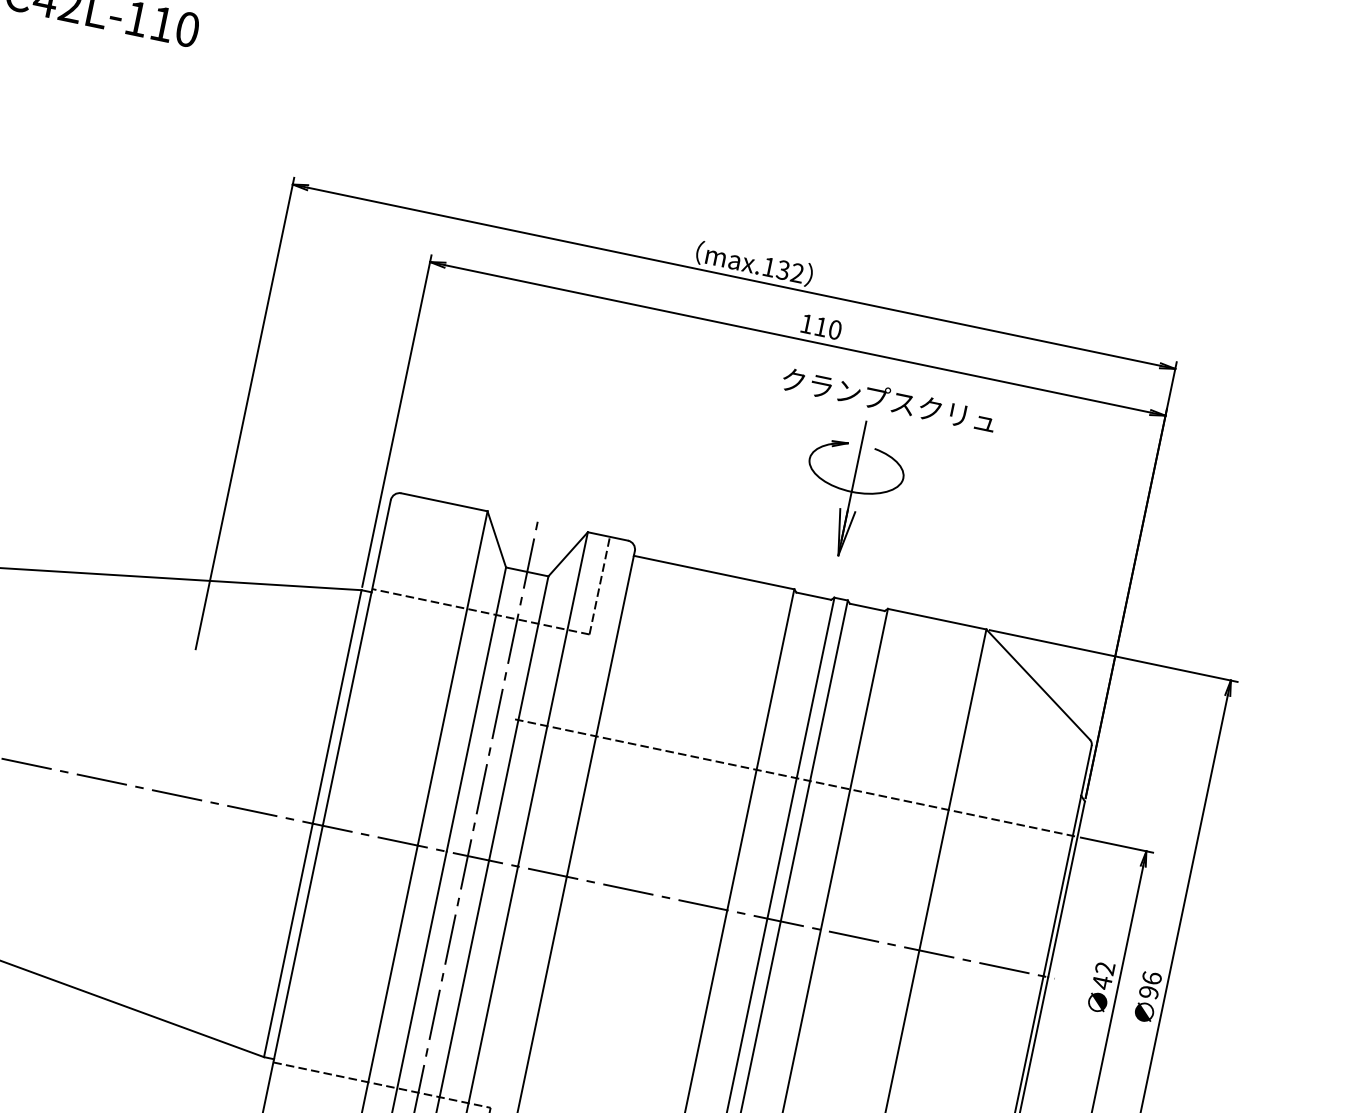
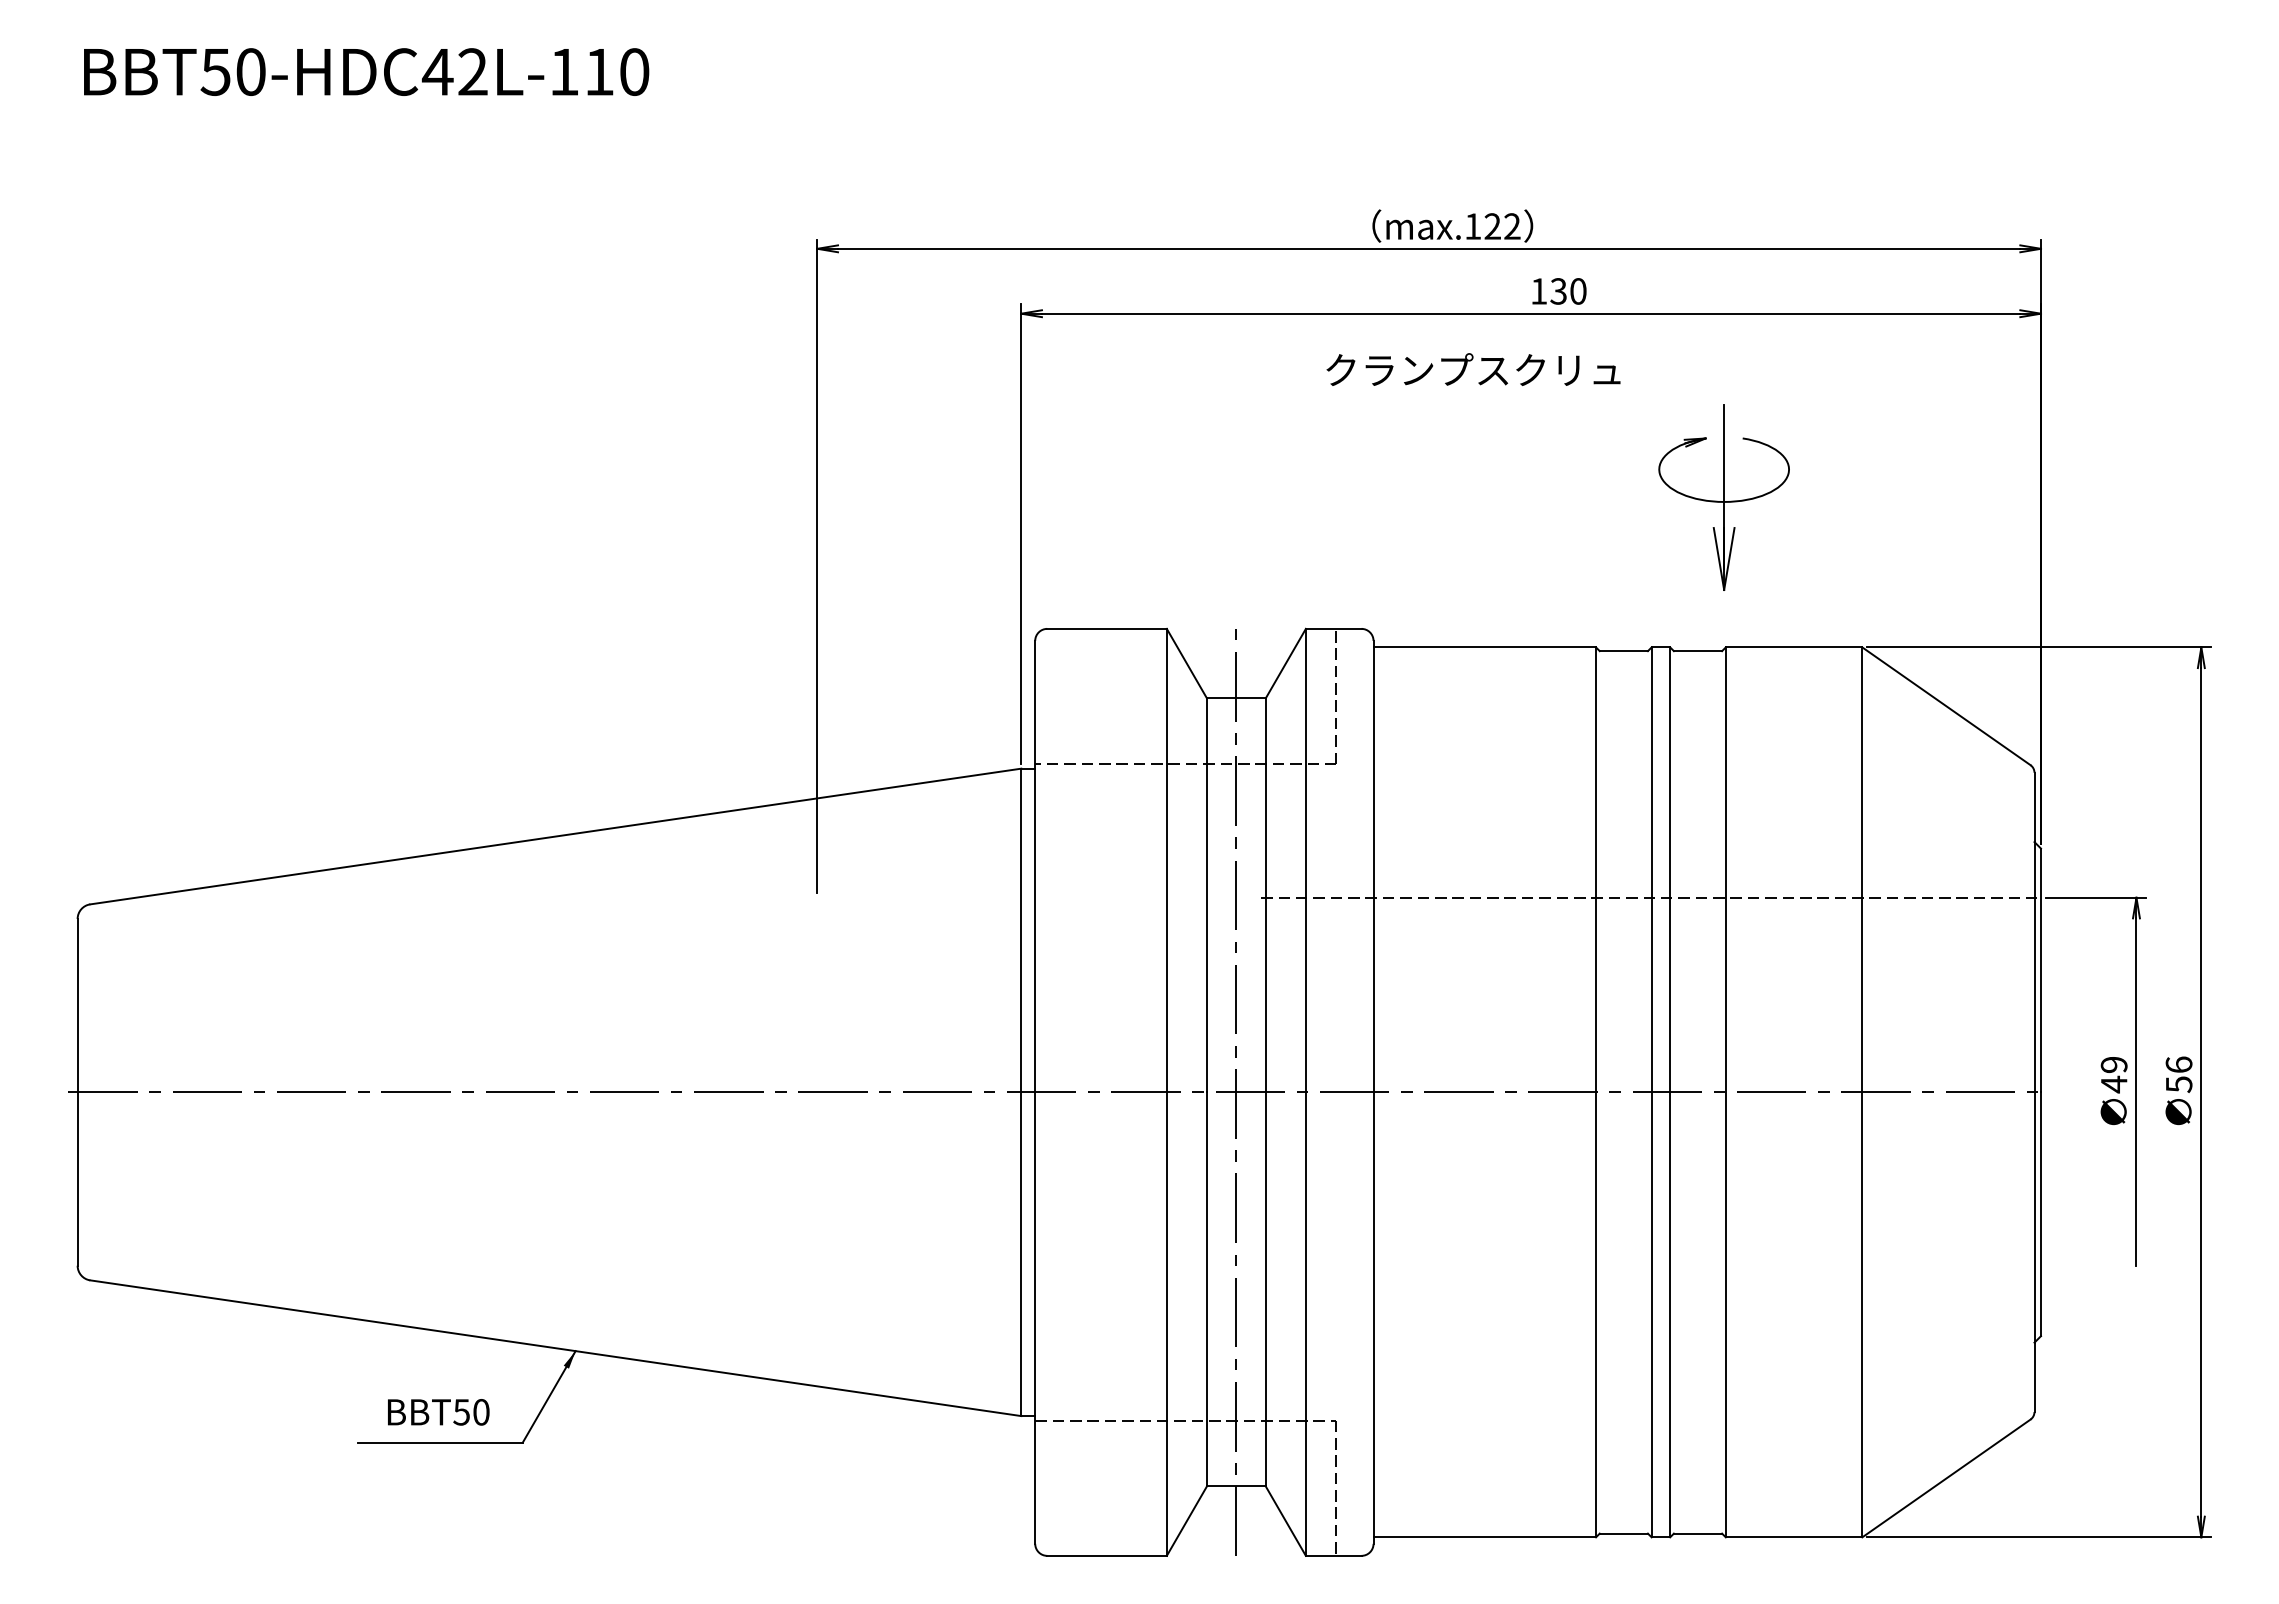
text: (783, 270) -> (1492, 226), max.132 -> max.122
text: (820, 326) -> (1558, 291), 110 -> 130
text: (889, 399) -> (1473, 369), moved
part: (851, 488) -> (1723, 497), moved
text: (1105, 968) -> (2114, 1064), 42 -> 49
text: (1148, 992) -> (2178, 1084), 96 -> 56

